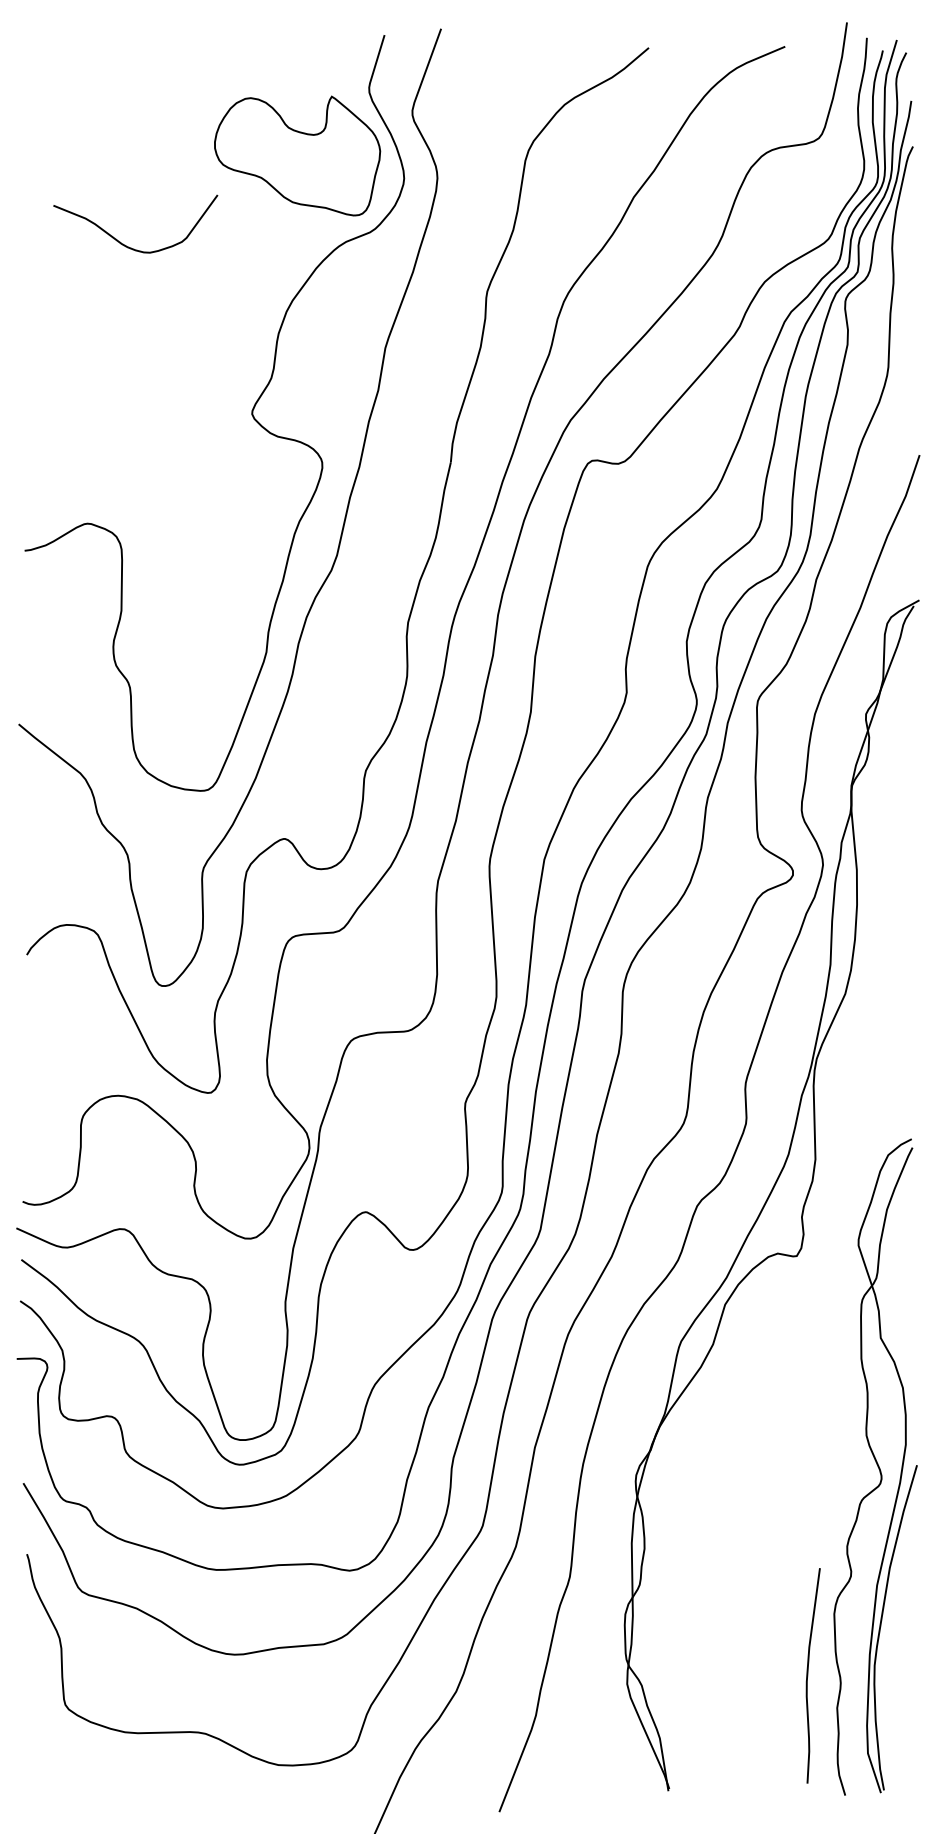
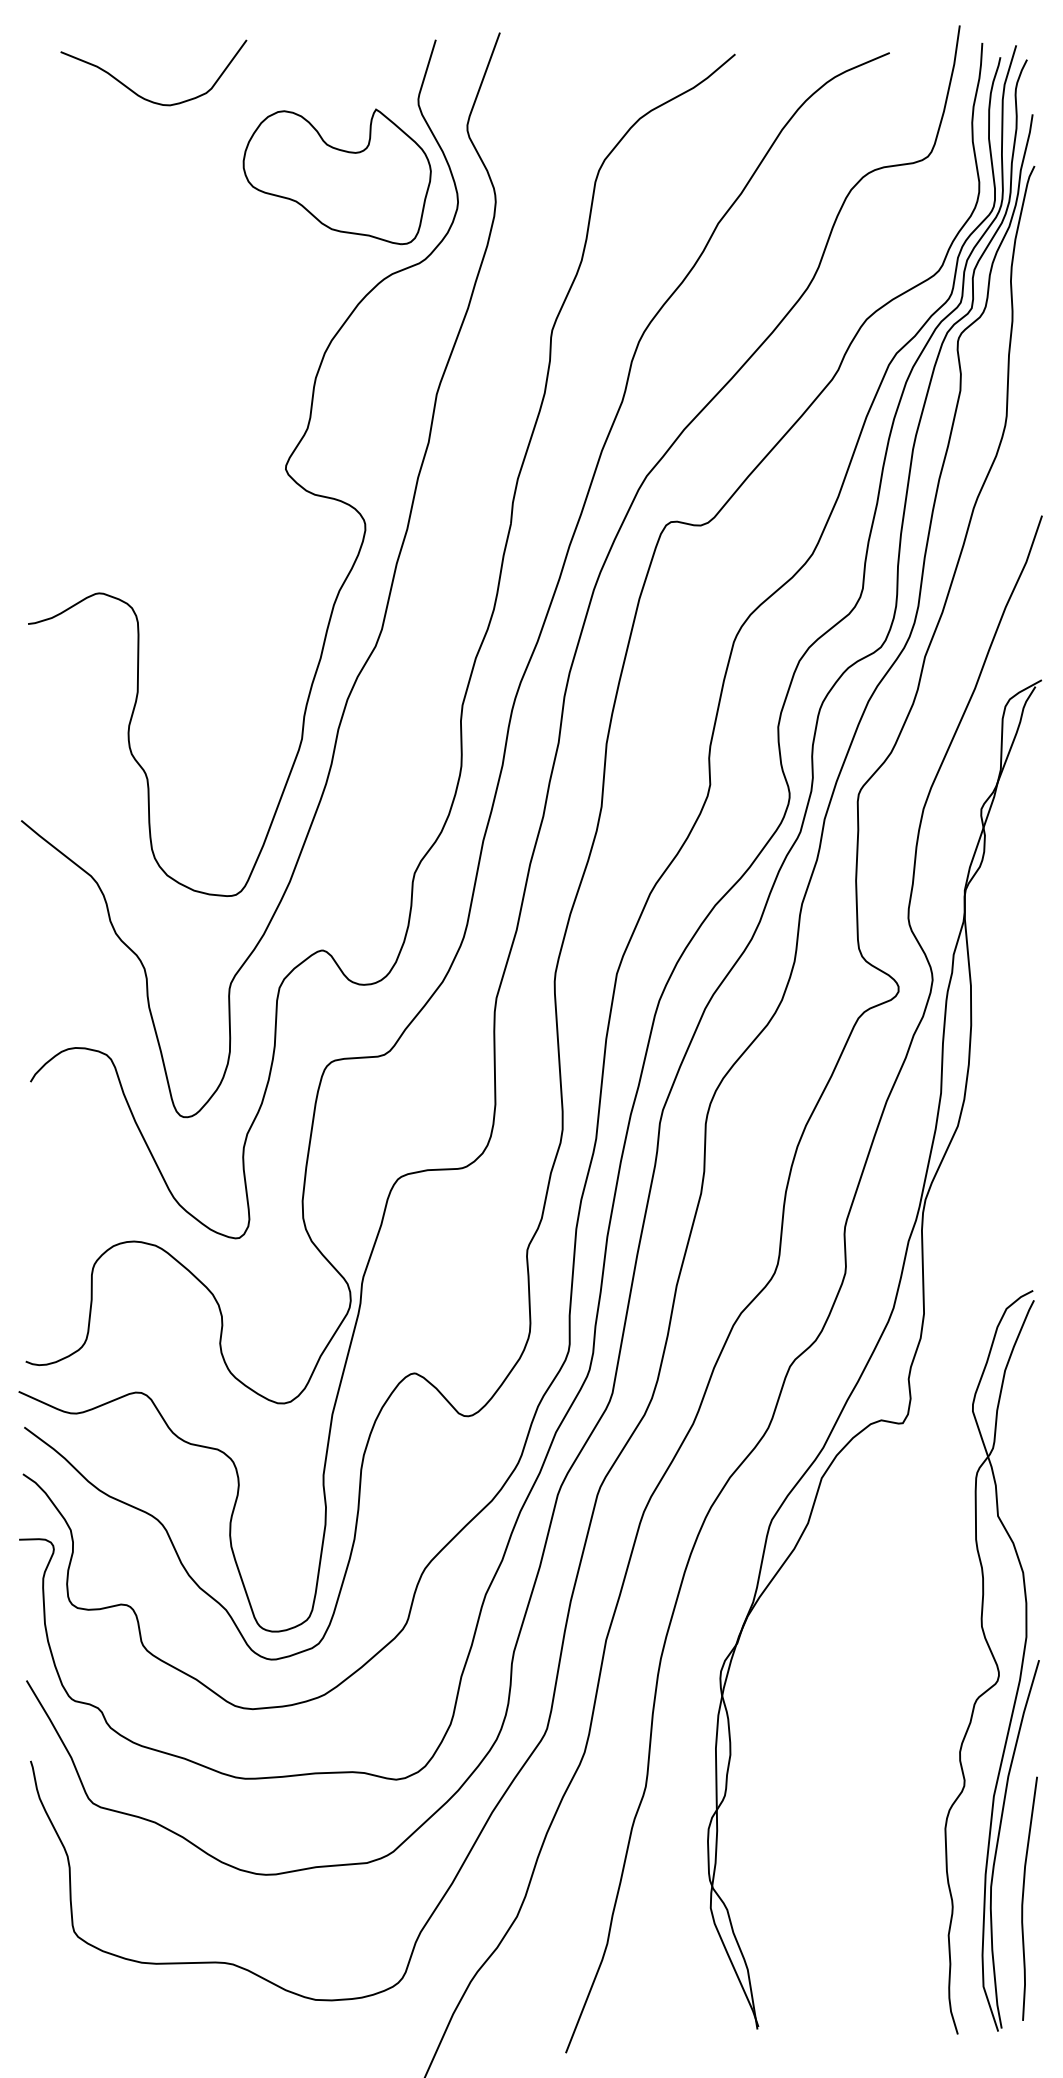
curve: (121, 242) -> (137, 93), moved
curve: (807, 1675) -> (1023, 1898), moved

